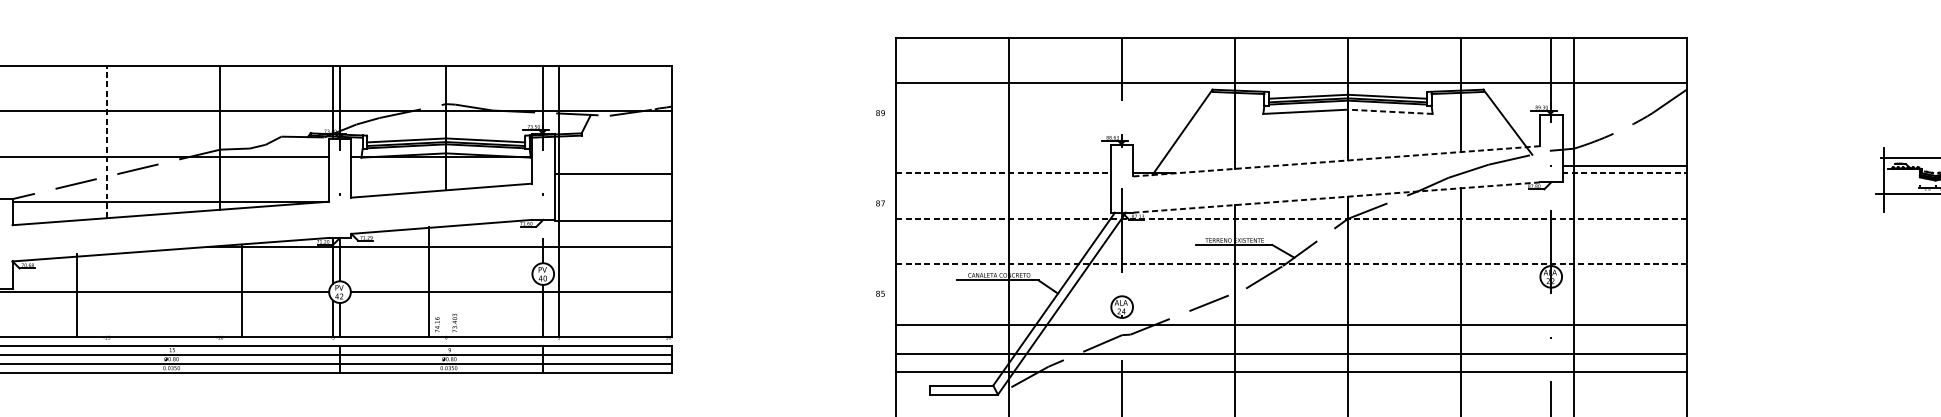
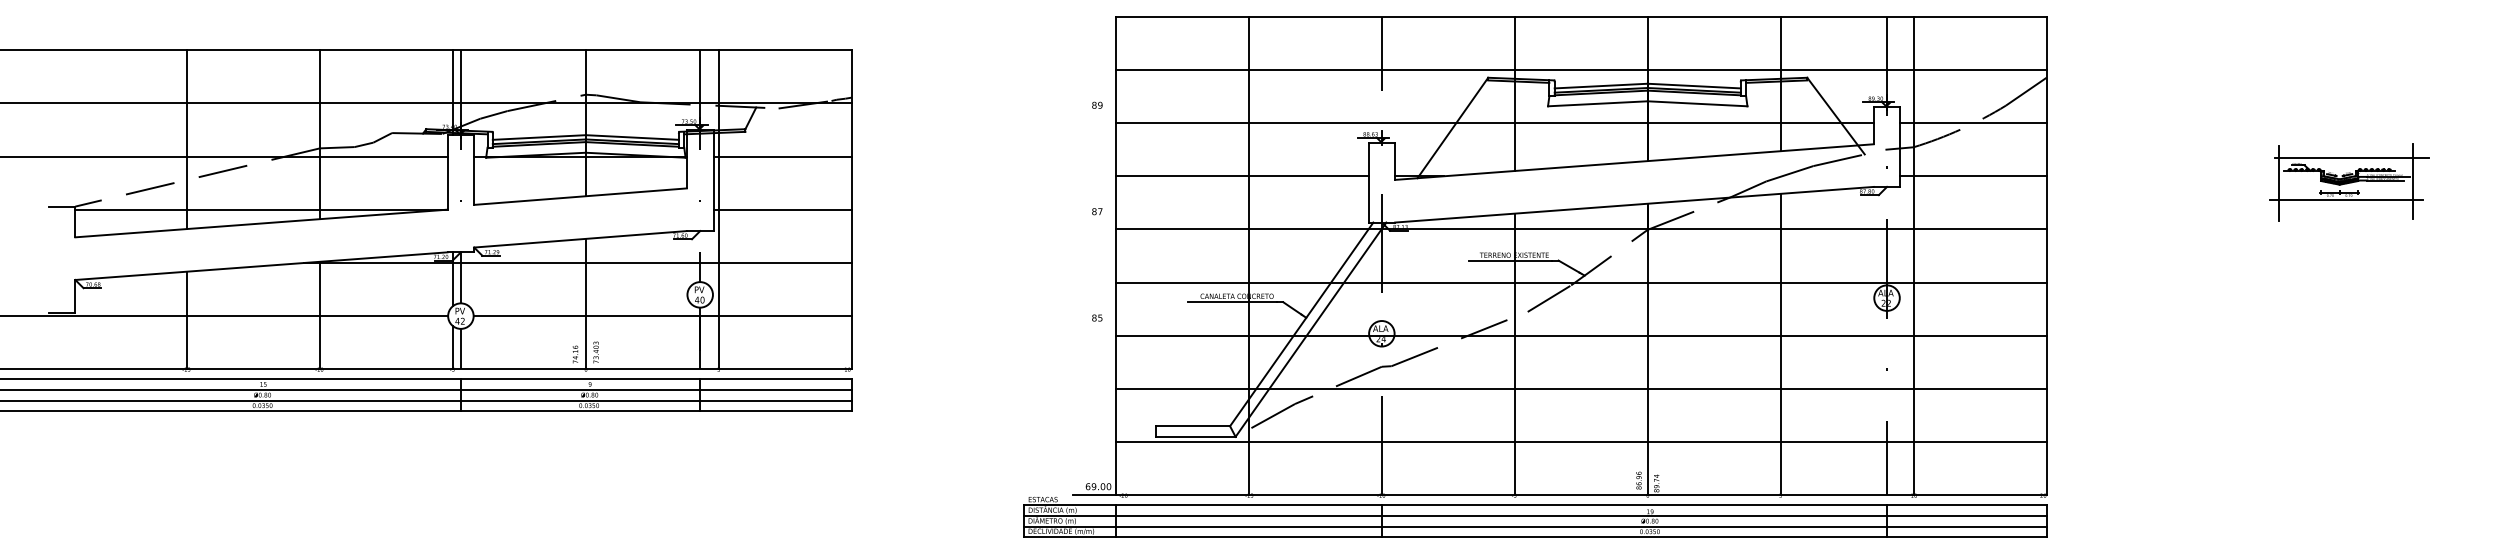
line: (1390, 111) -> (1697, 103), dashed -> solid
line: (1217, 128) -> (1494, 123), added
line: (107, 142) -> (187, 139), dashed -> solid
line: (1336, 161) -> (1634, 162), dashed -> solid
line: (1624, 165) -> (1973, 123), moved
line: (1003, 173) -> (1242, 176), dashed -> solid
line: (1624, 173) -> (1973, 176), dashed -> solid
line: (613, 174) -> (782, 156), moved
line: (1336, 197) -> (1634, 204), dashed -> solid
line: (1291, 218) -> (1581, 229), dashed -> solid
line: (613, 220) -> (782, 209), moved
line: (1291, 263) -> (1581, 282), dashed -> solid
line: (428, 281) -> (585, 303), moved
line: (241, 291) -> (319, 315), moved
line: (77, 295) -> (187, 320), moved
line: (1290, 324) -> (1580, 335), moved
line: (1290, 372) -> (1580, 442), moved

